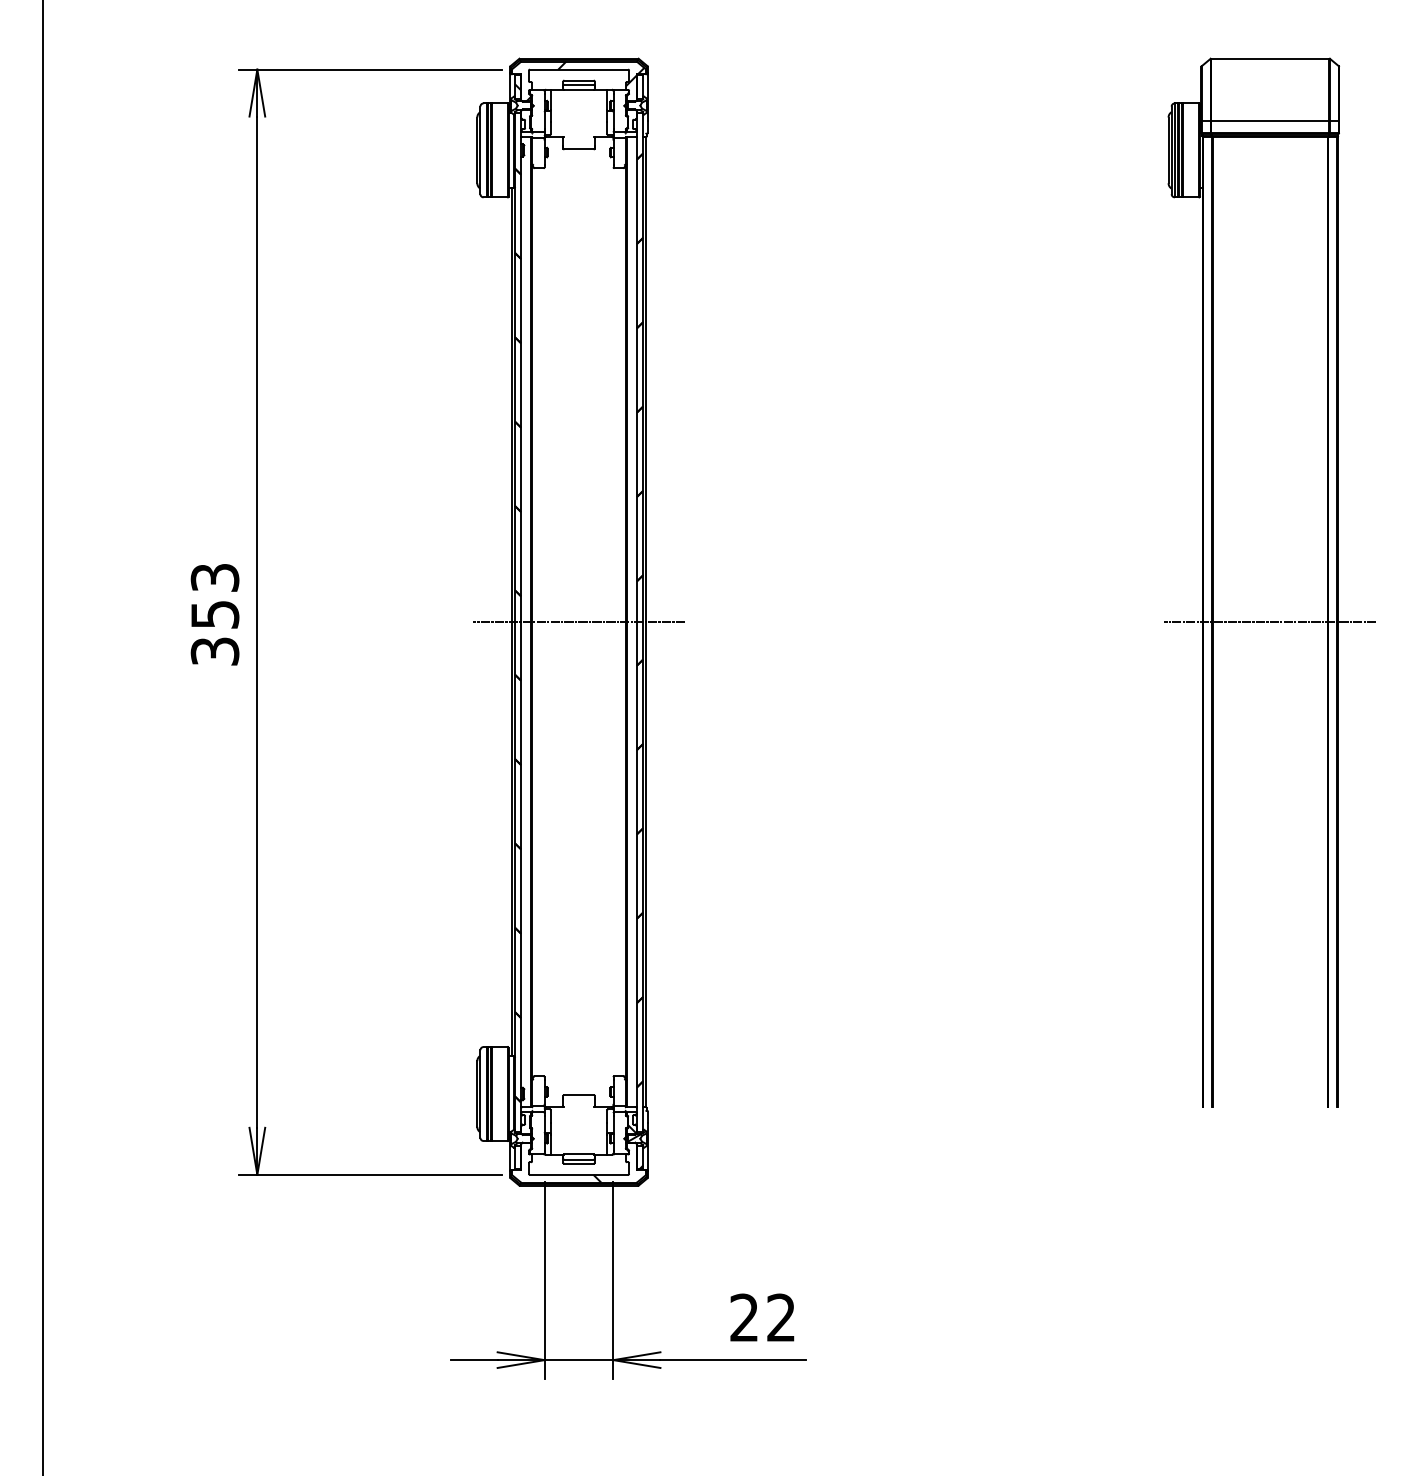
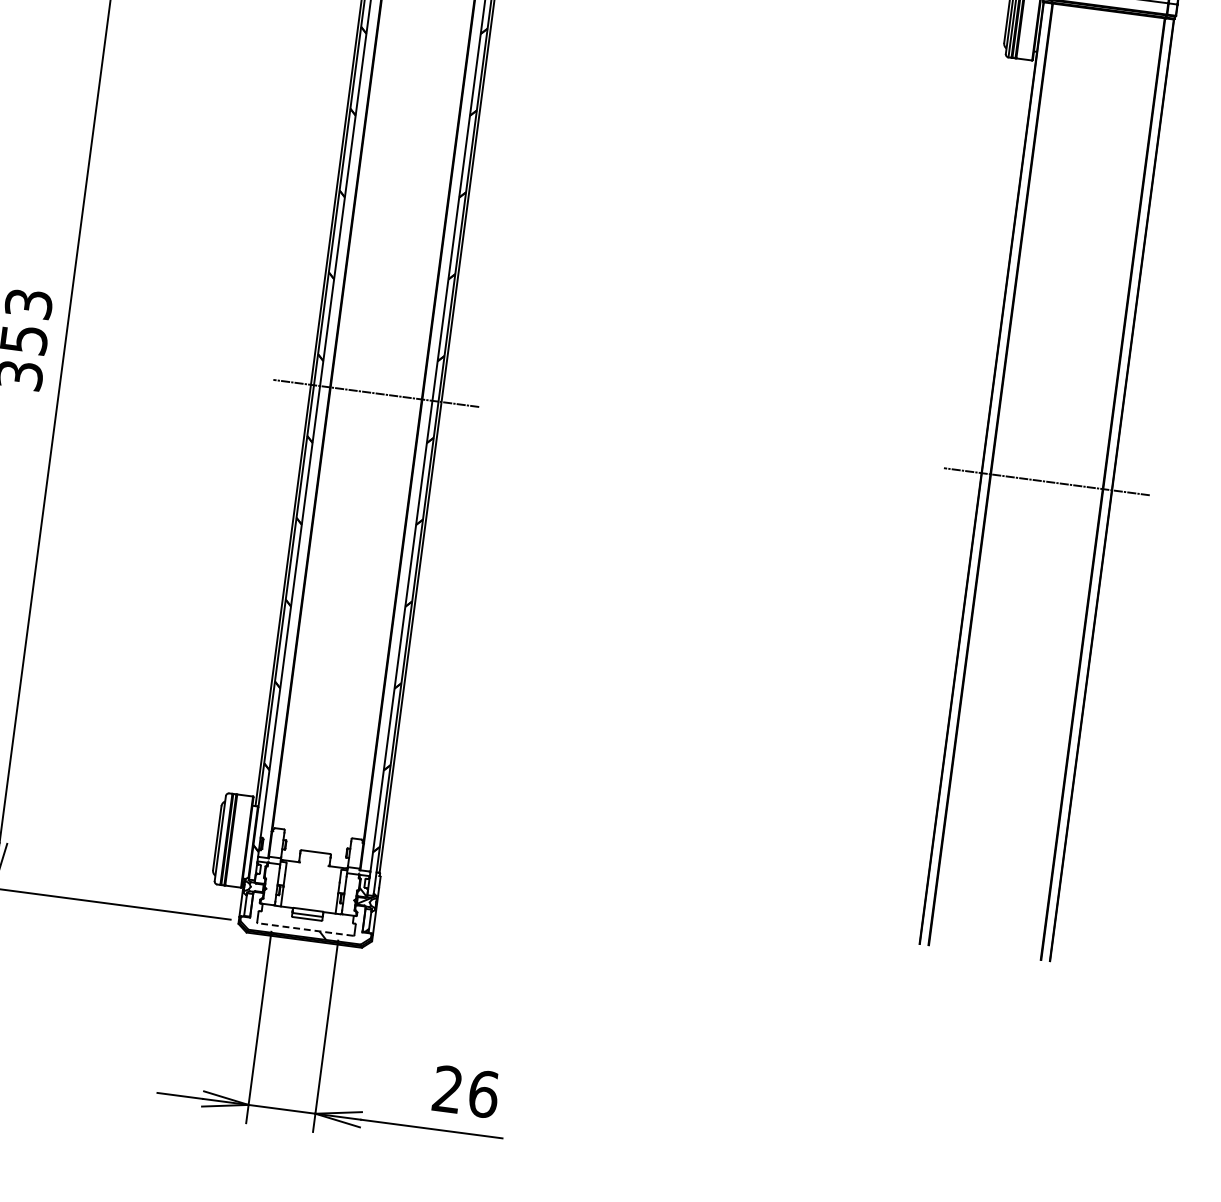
line: (578, 1174) -> (305, 929), solid -> dashed
text: (781, 1317) -> (483, 1093), 22 -> 26

